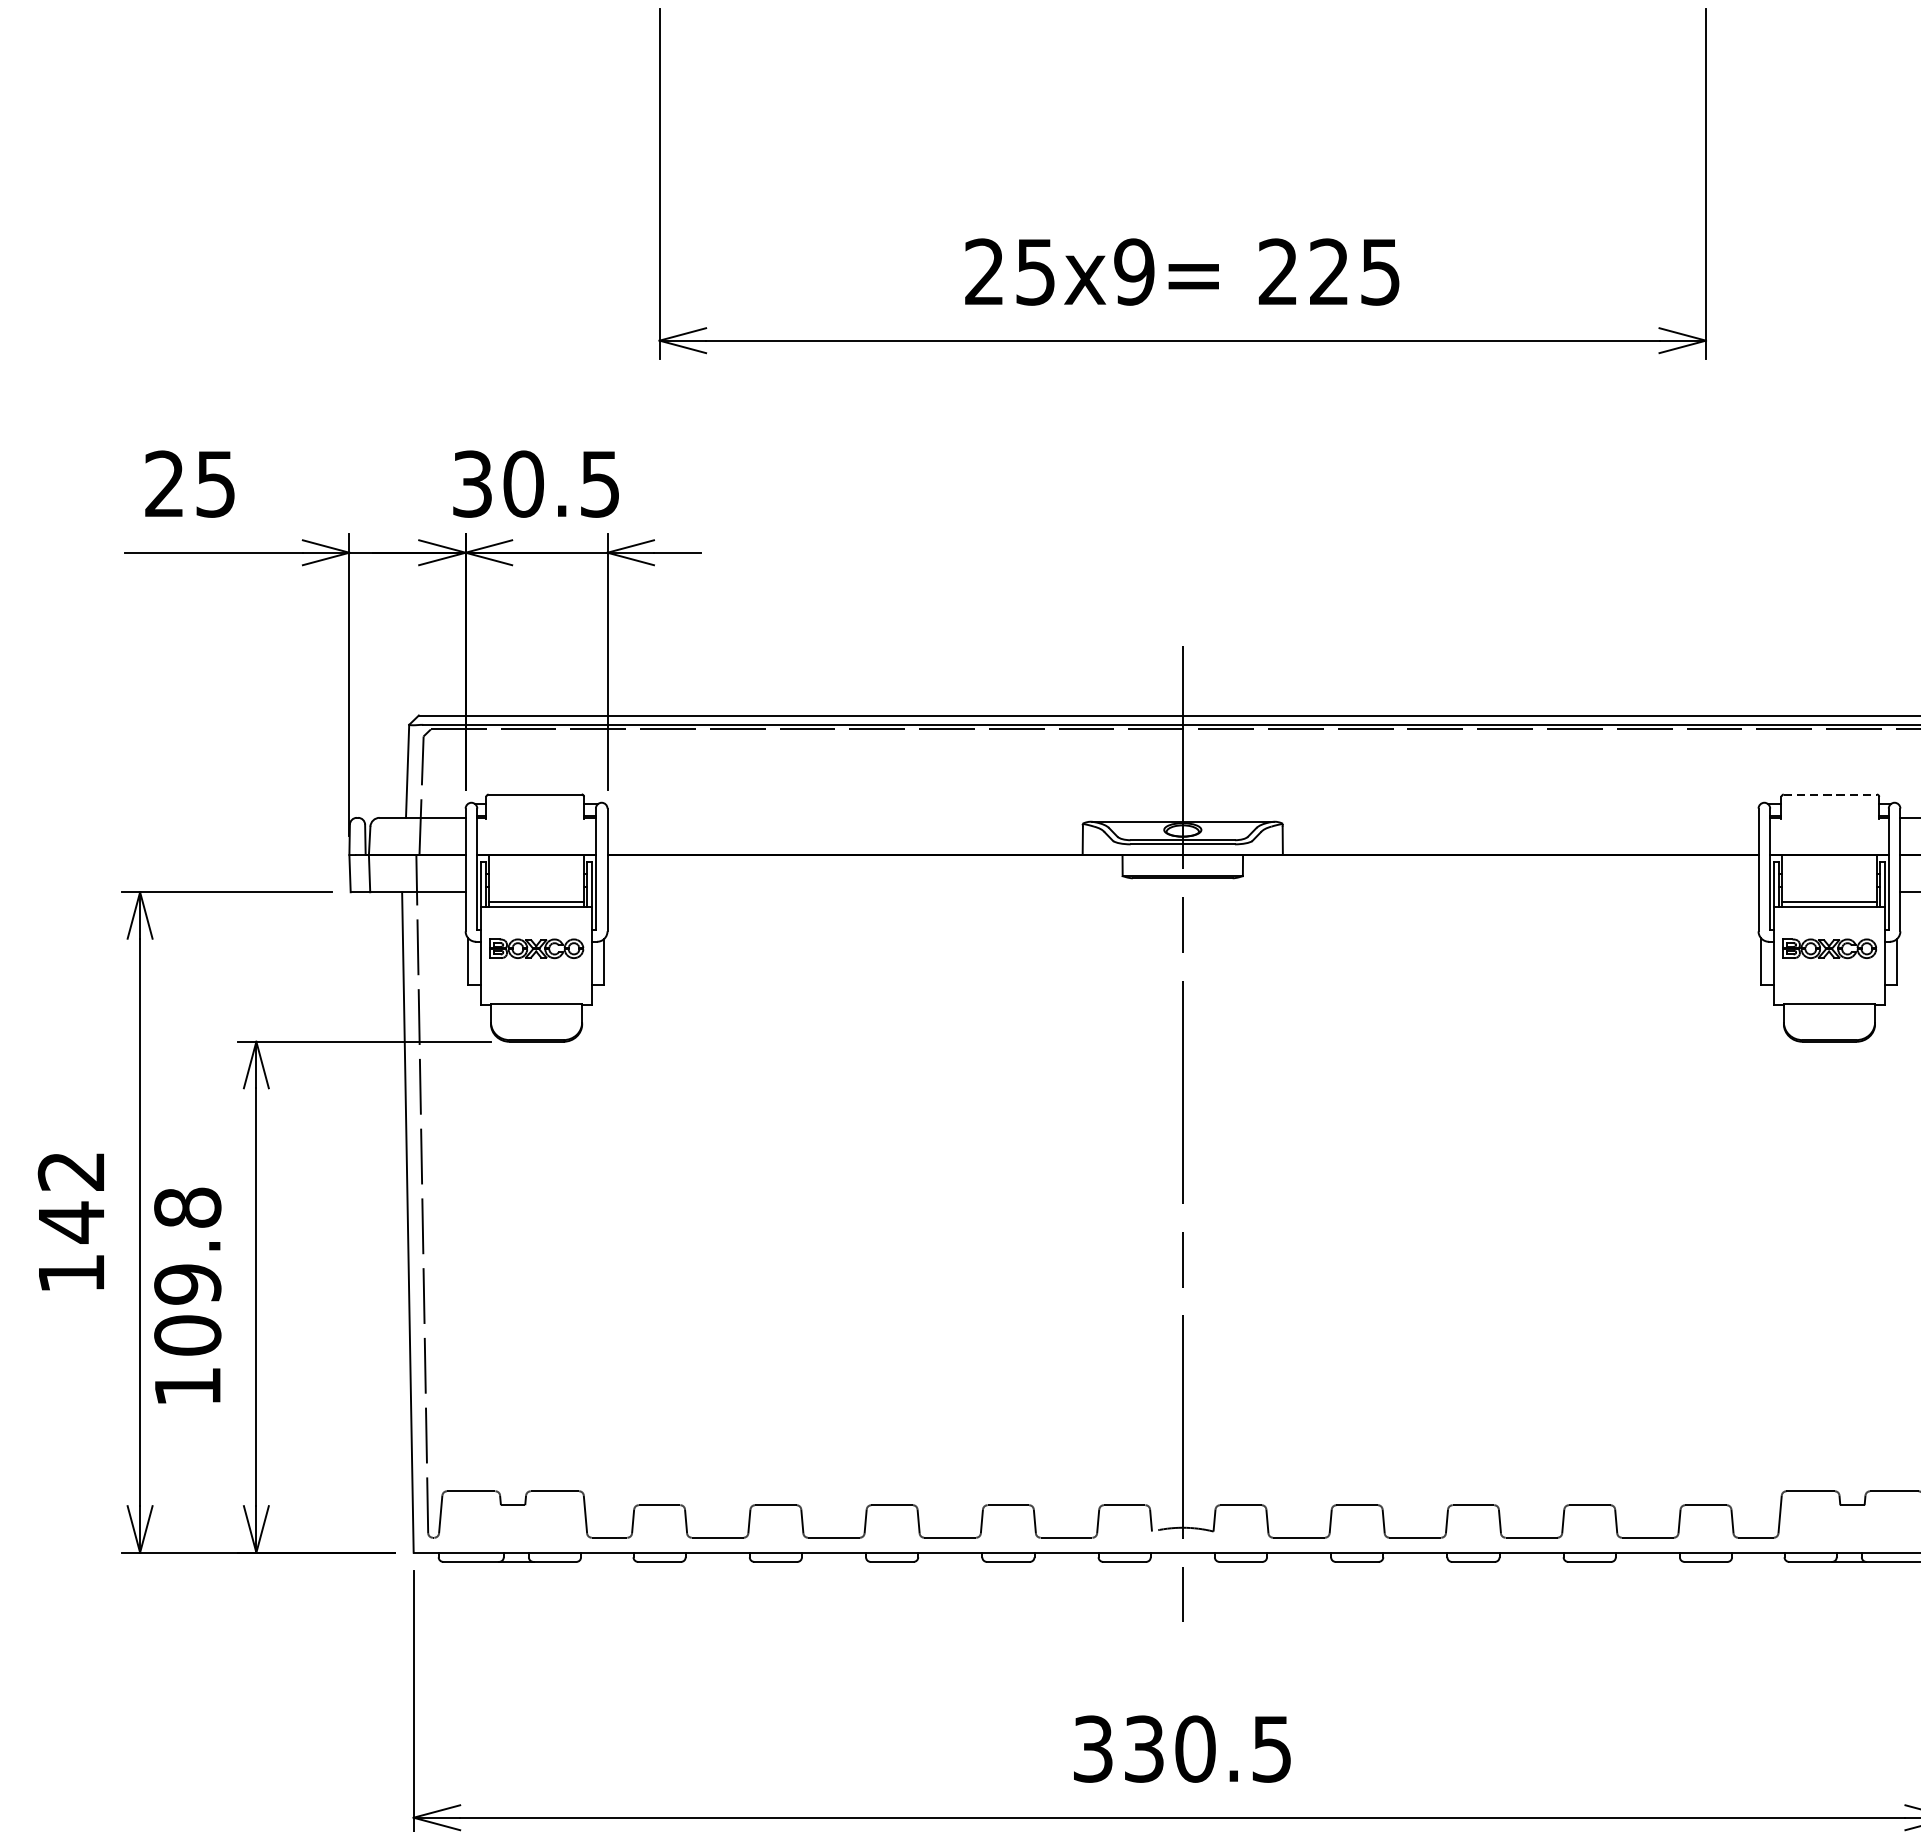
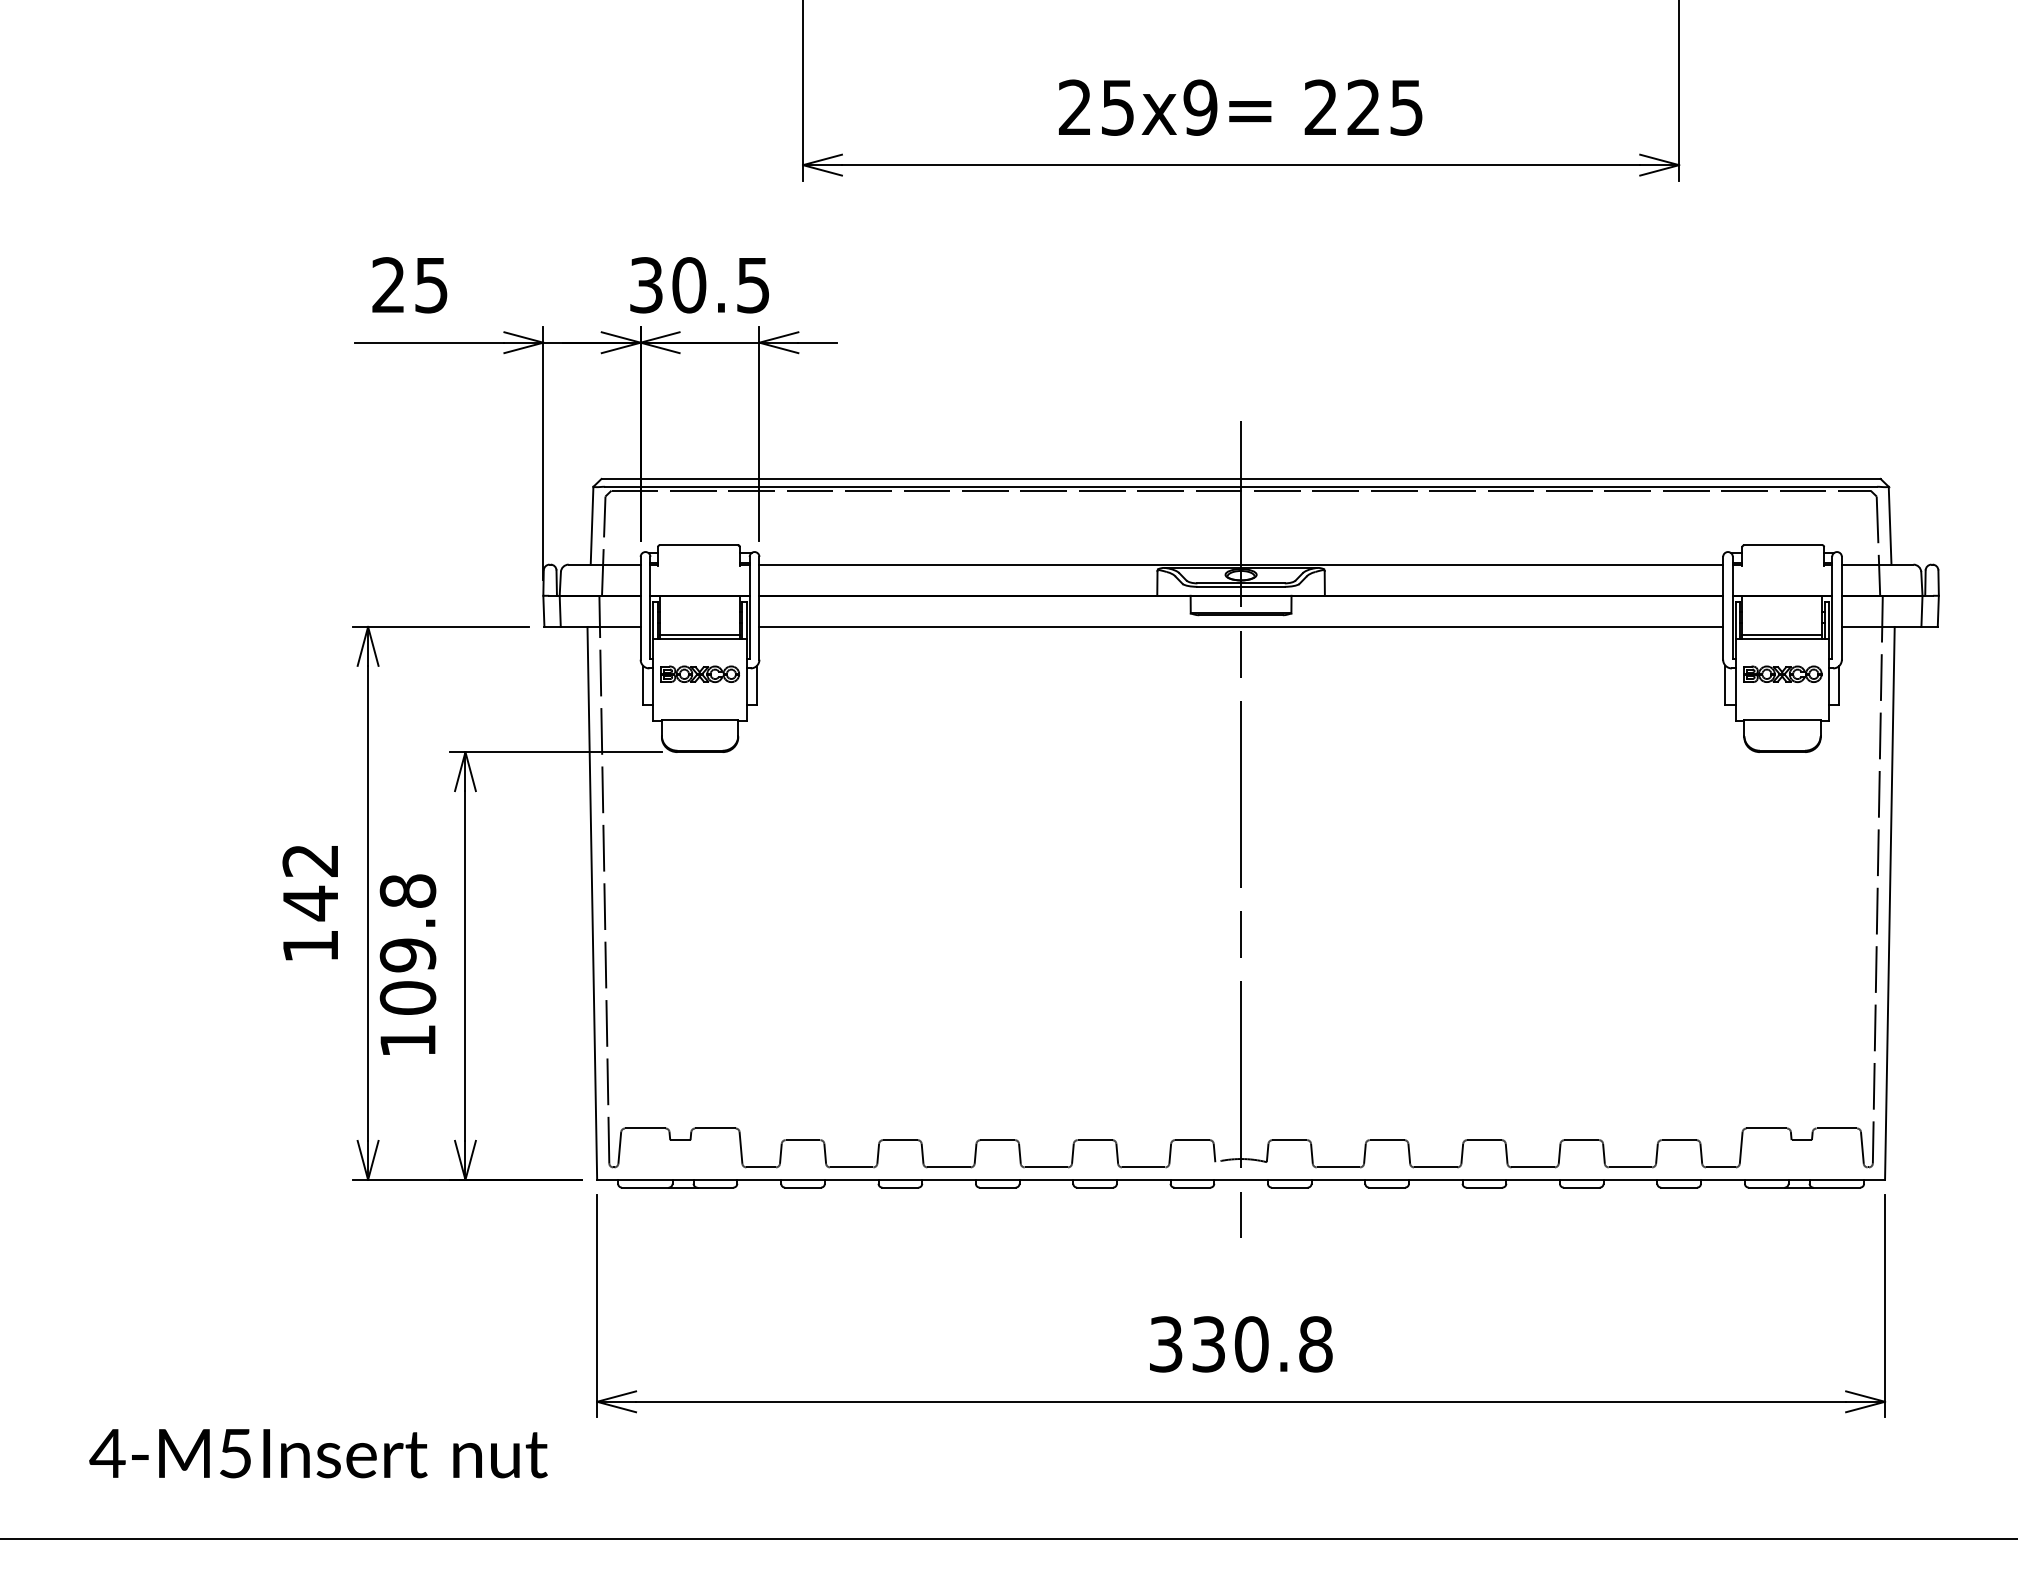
line: (1830, 794) -> (1783, 545), dashed -> solid
line: (1183, 817) -> (1241, 564), added
line: (1183, 891) -> (1241, 626), added
text: (1271, 1749) -> (1315, 1344), 330.5 -> 330.8

